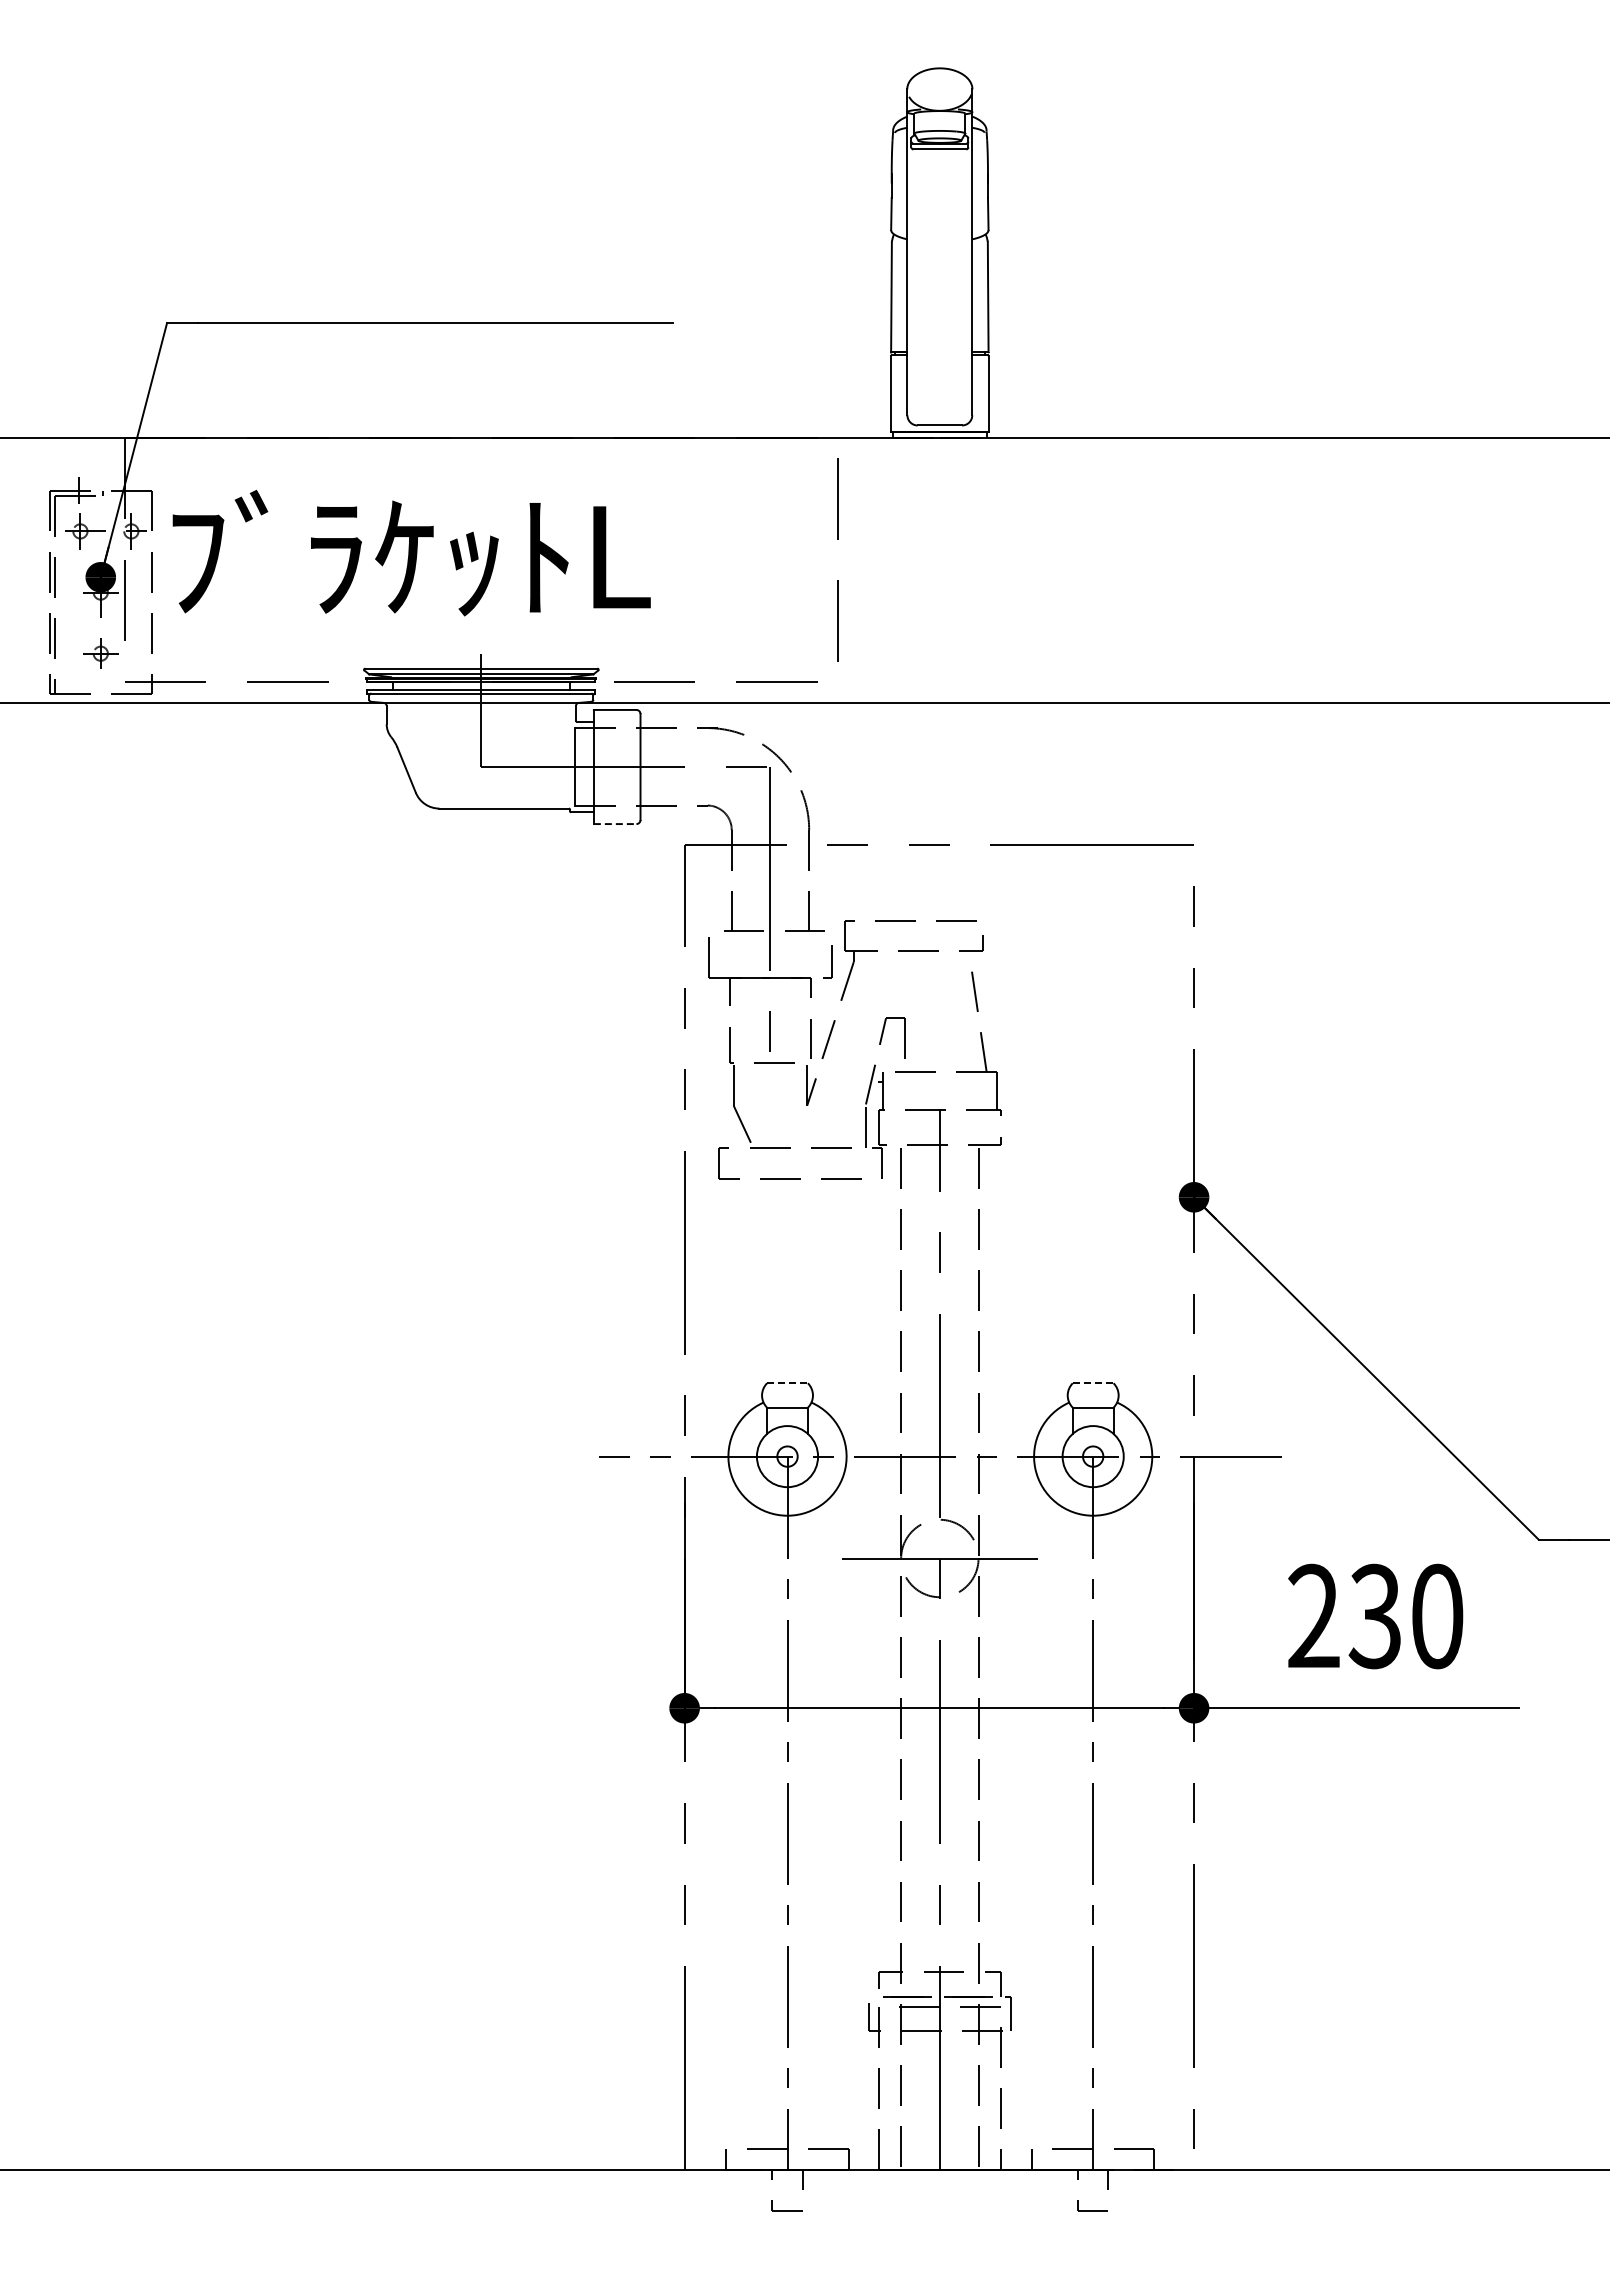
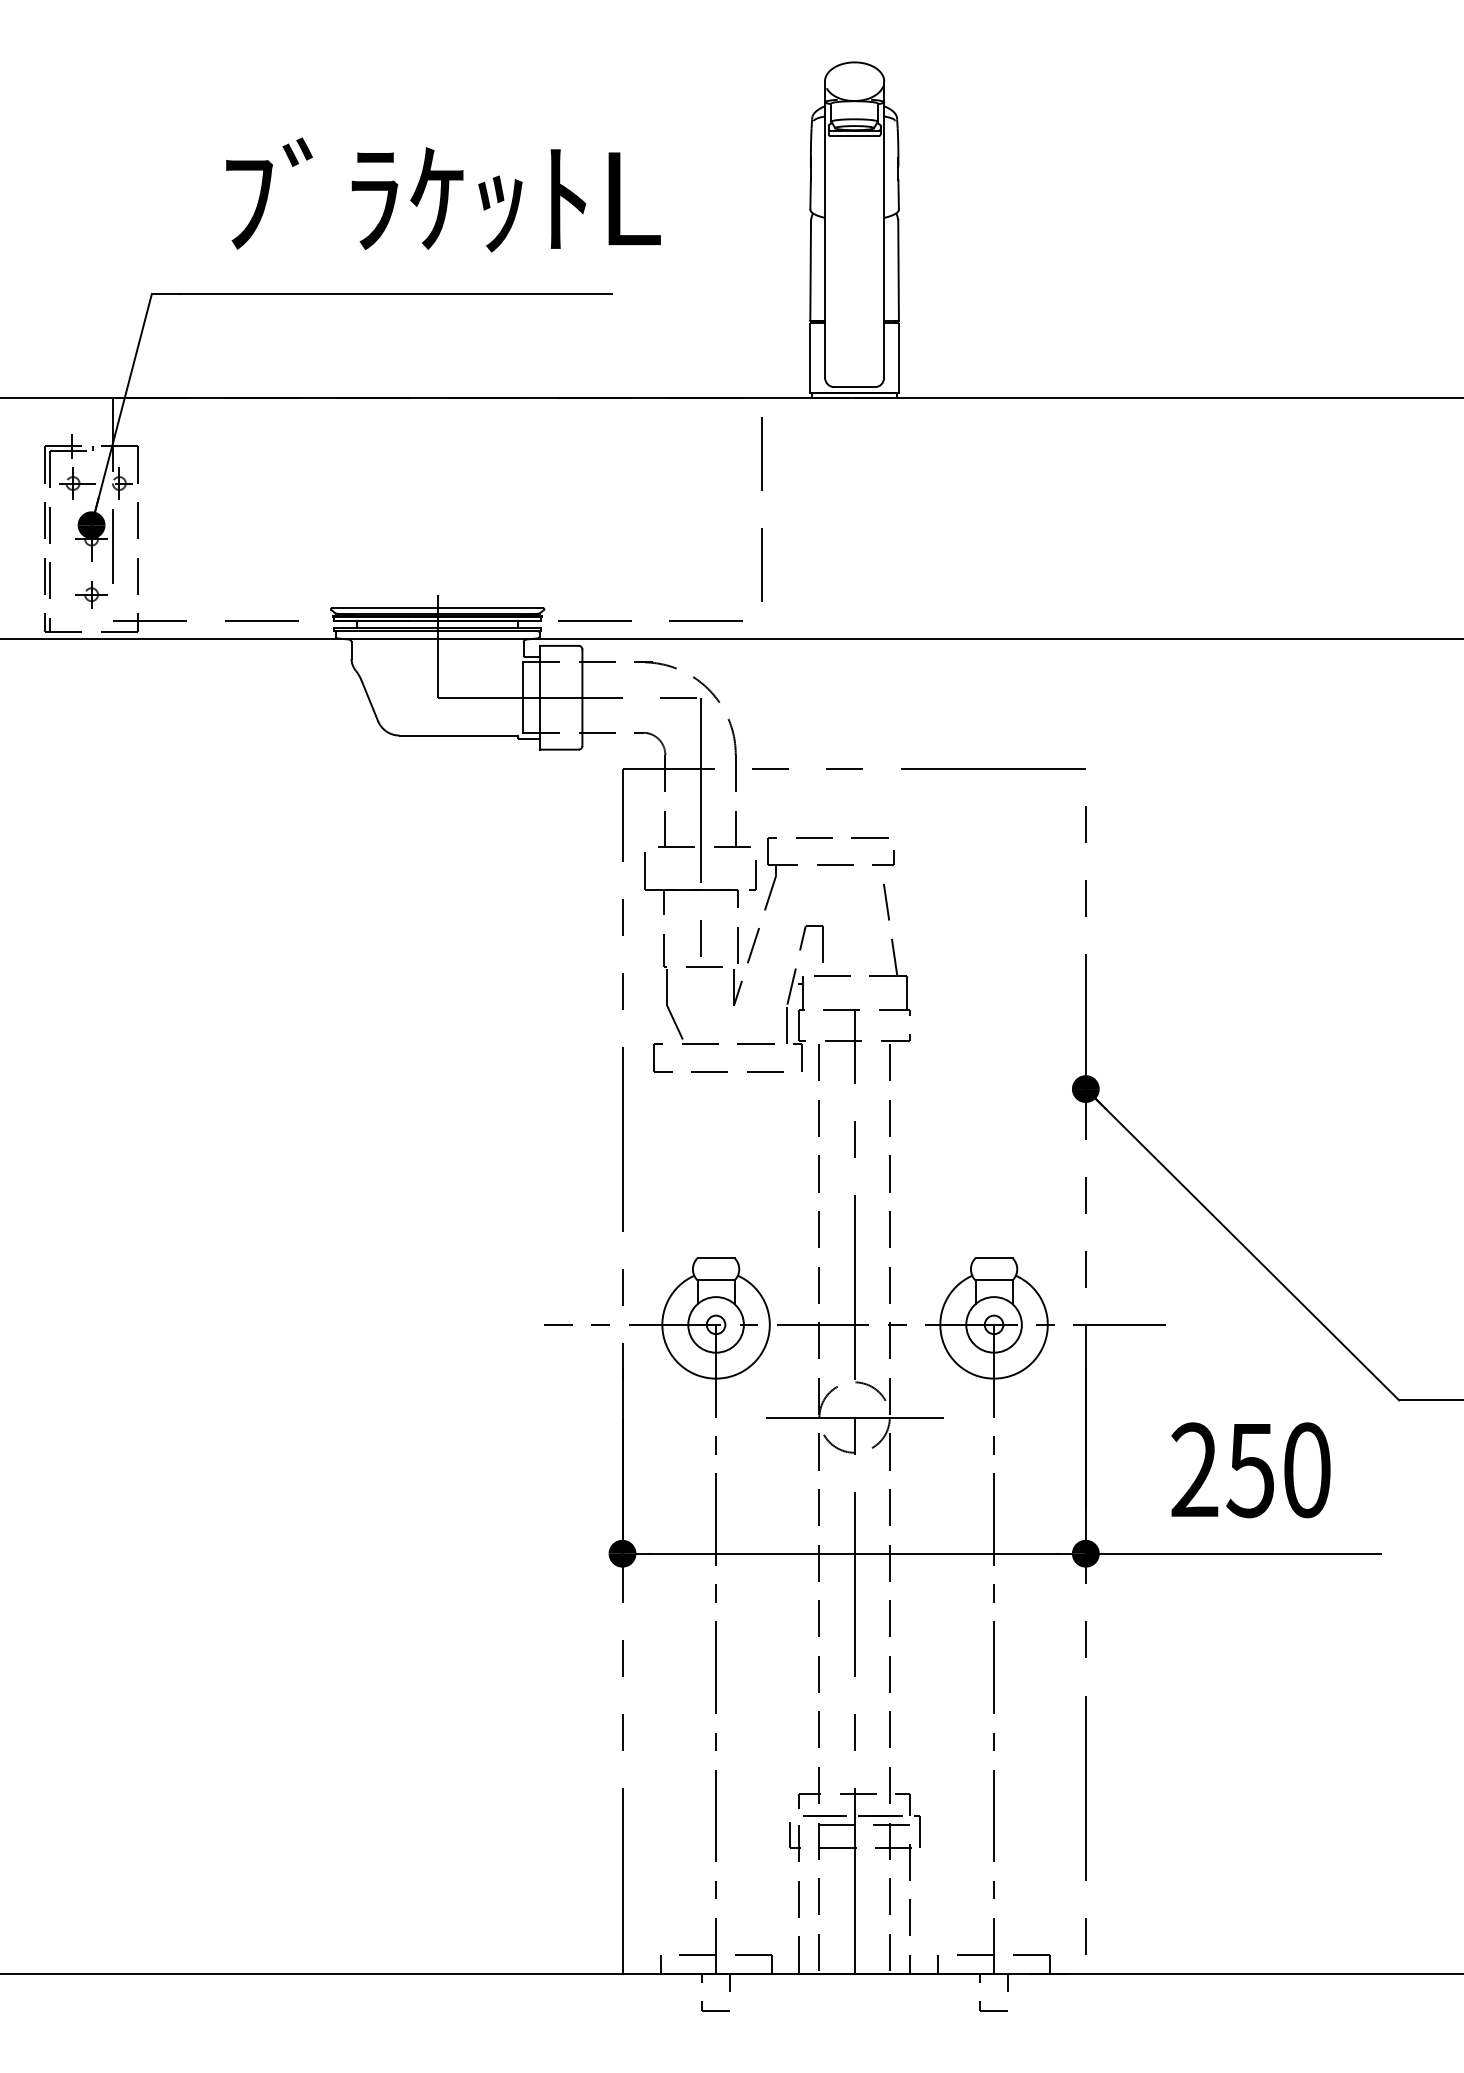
text: (411, 553) -> (443, 195), moved
line: (615, 824) -> (559, 750), dashed -> solid
line: (788, 1383) -> (716, 1258), dashed -> solid
line: (1093, 1383) -> (994, 1258), dashed -> solid
text: (1374, 1615) -> (1249, 1469), 230 -> 250

